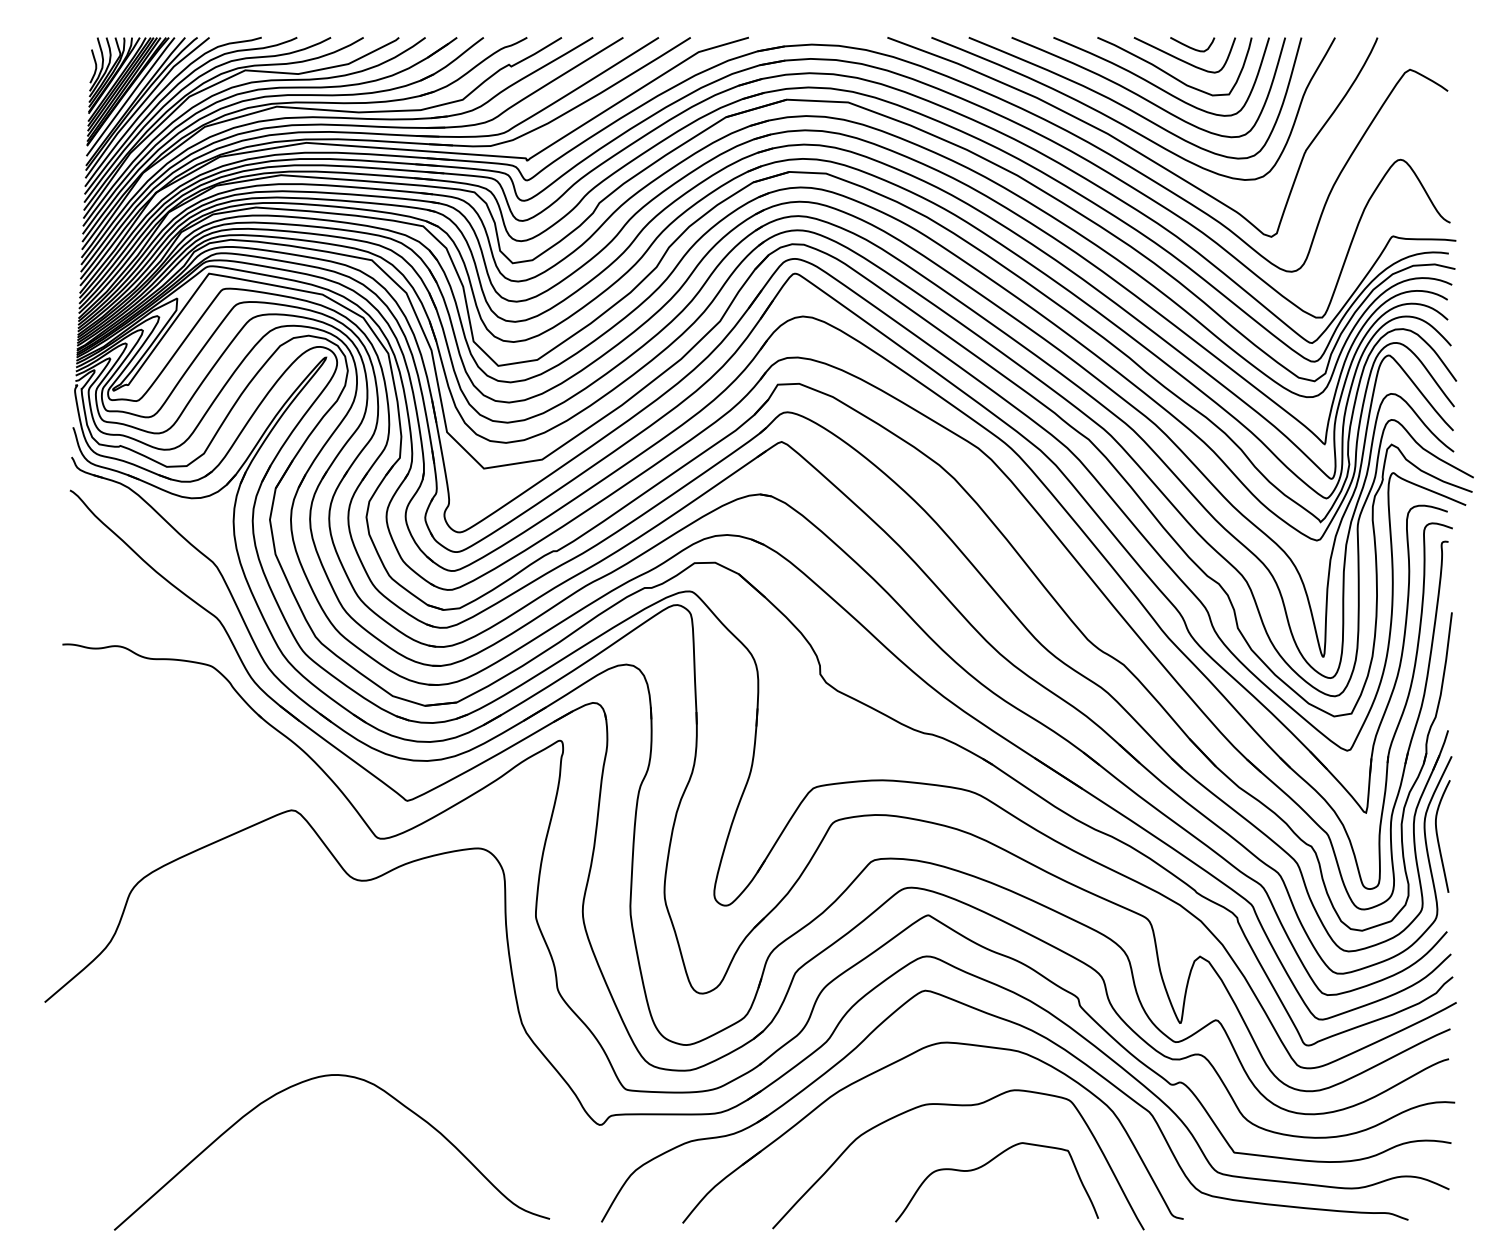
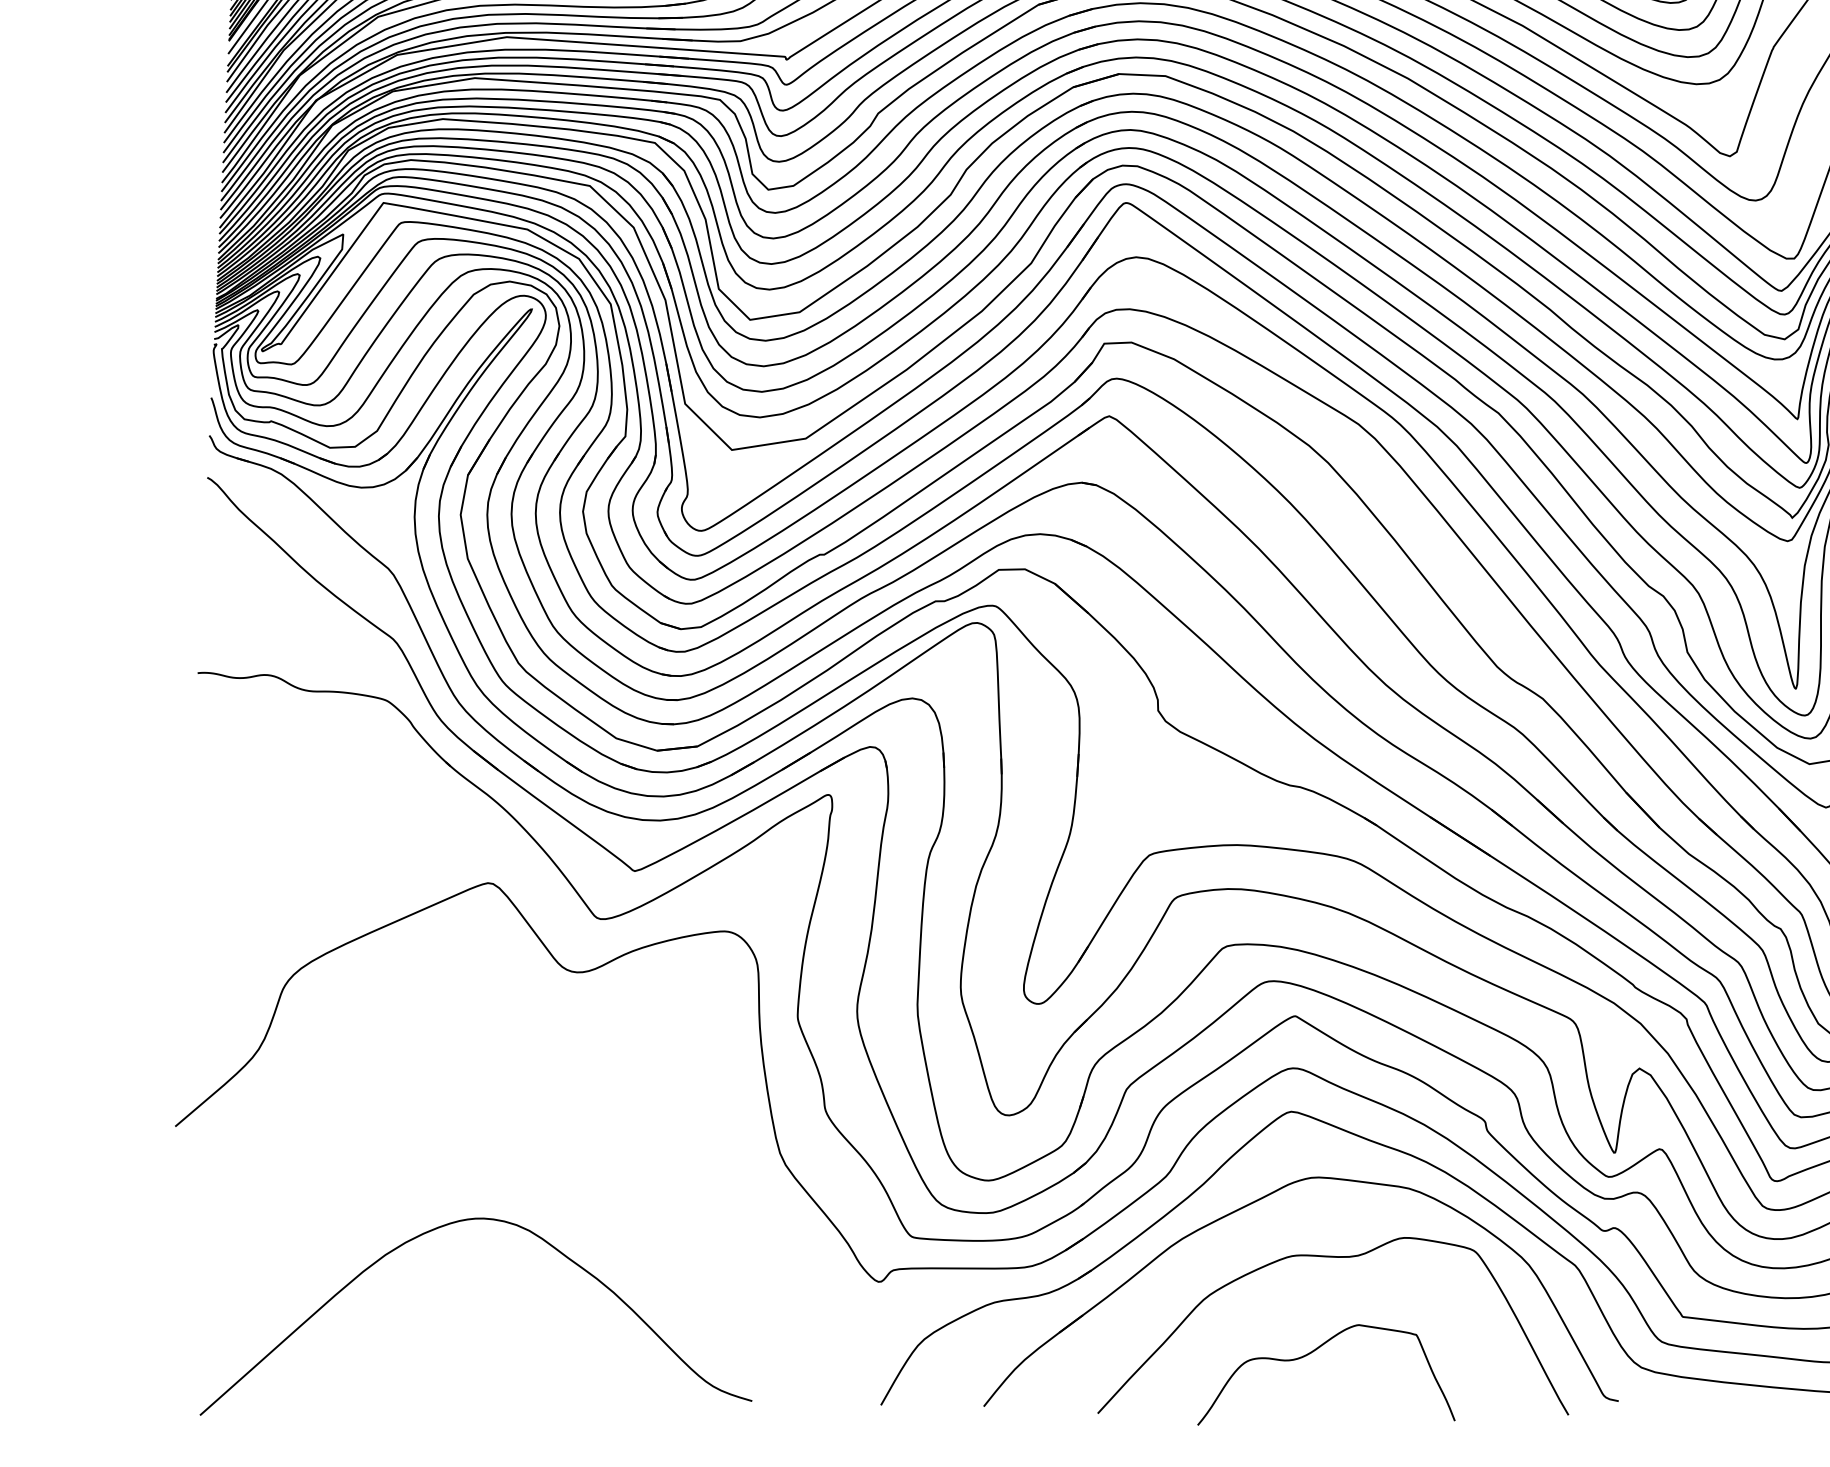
curve: (302, 1083) -> (438, 1229), moved
curve: (987, 1164) -> (1314, 1352), moved

